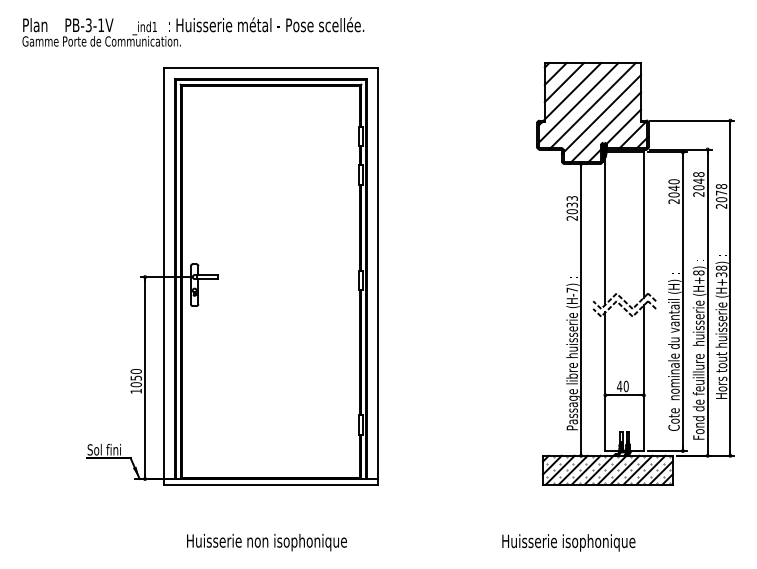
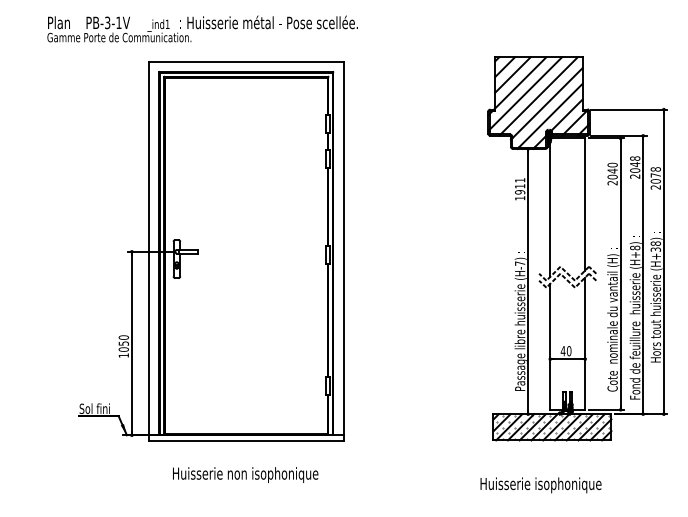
text: (193, 31) -> (202, 28), moved
text: (572, 208) -> (520, 189), 2033 -> 1911
text: (266, 541) -> (245, 474), moved
text: (568, 543) -> (540, 485), moved

